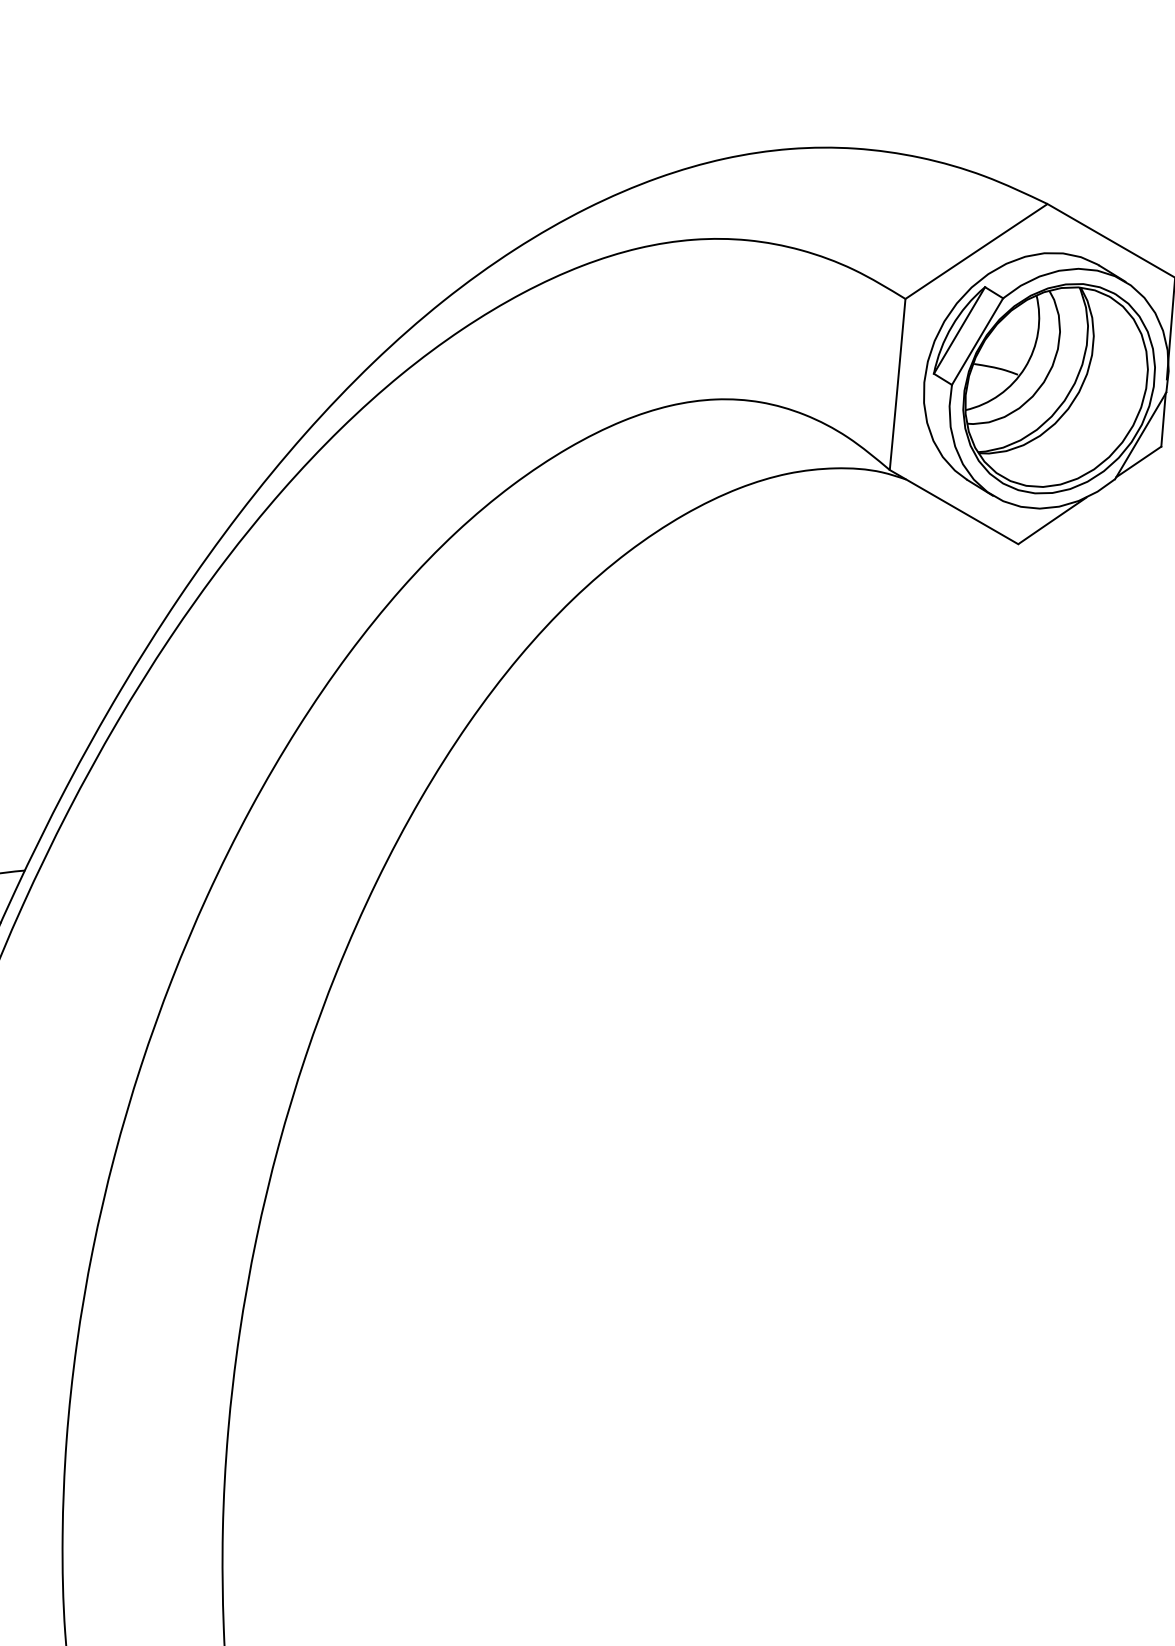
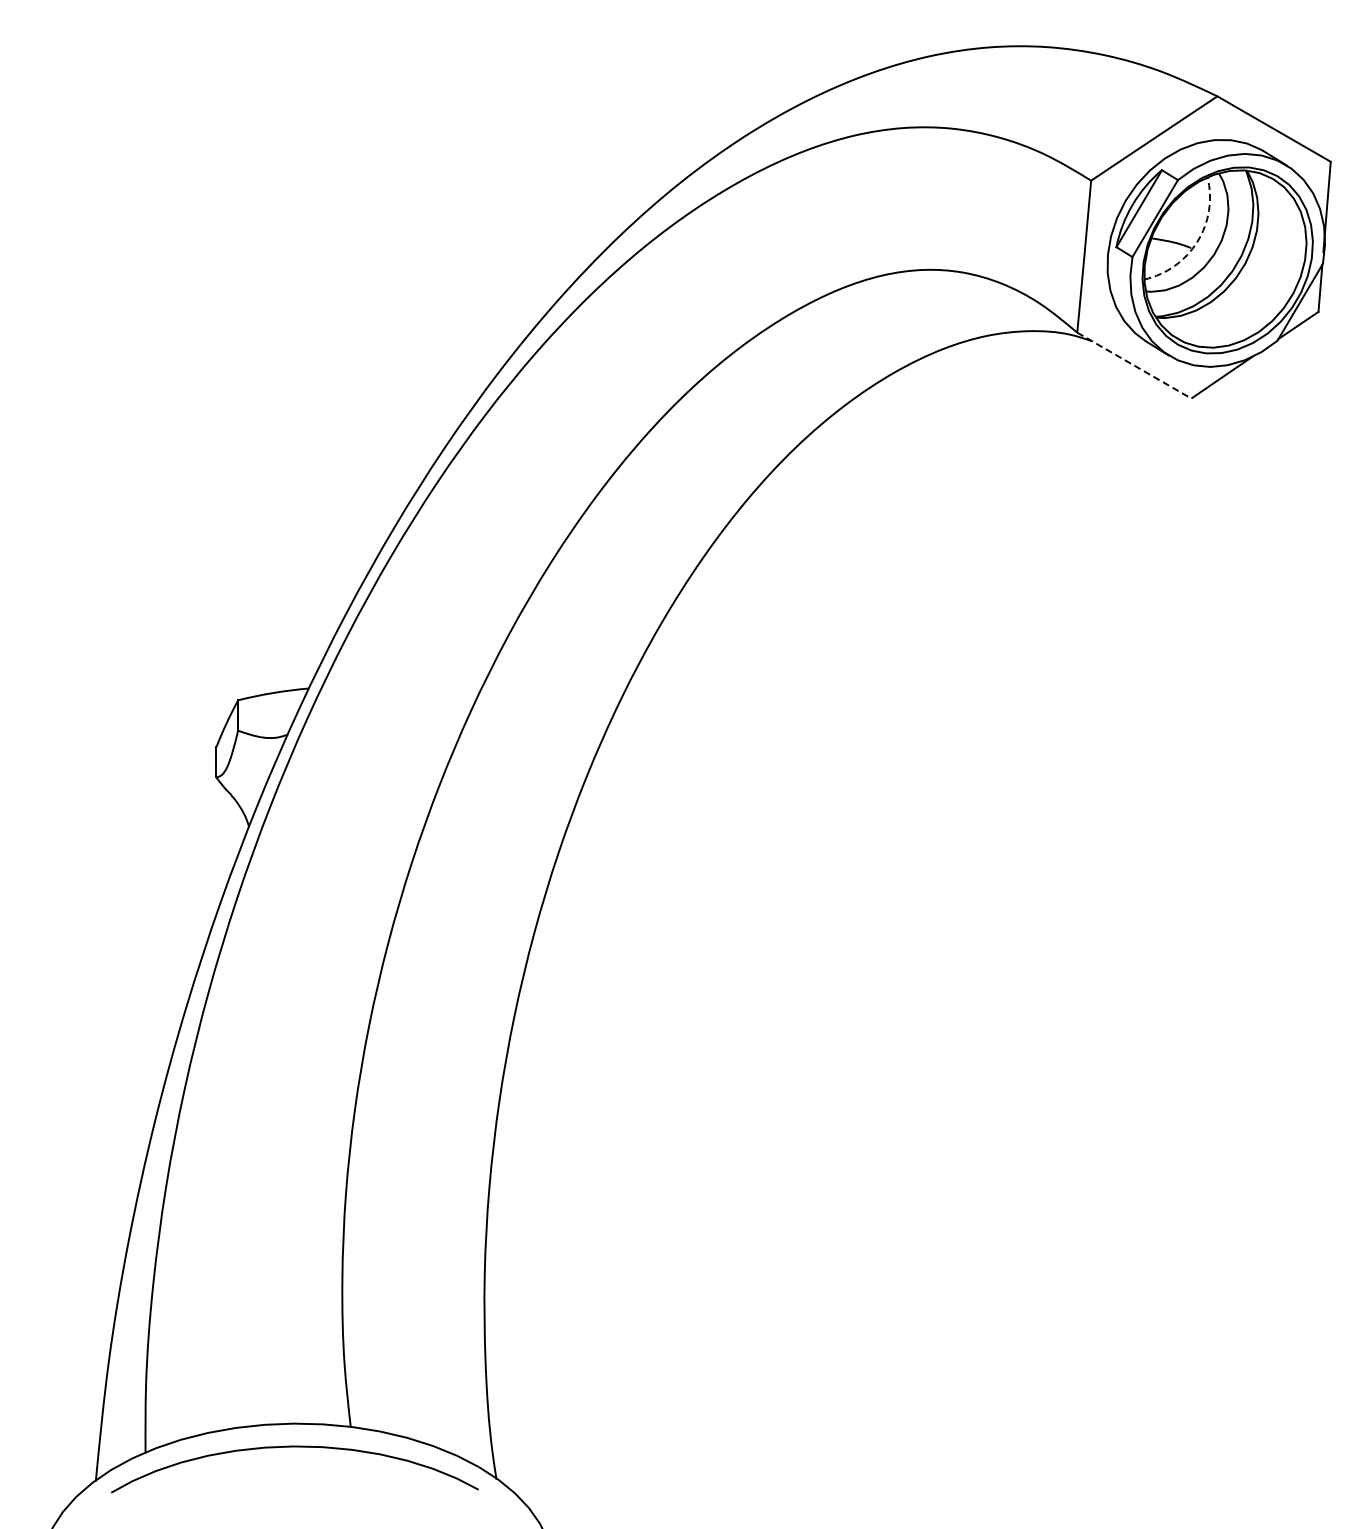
arc: (1025, 367) -> (1197, 241), solid -> dashed
line: (954, 506) -> (1134, 365), solid -> dashed

